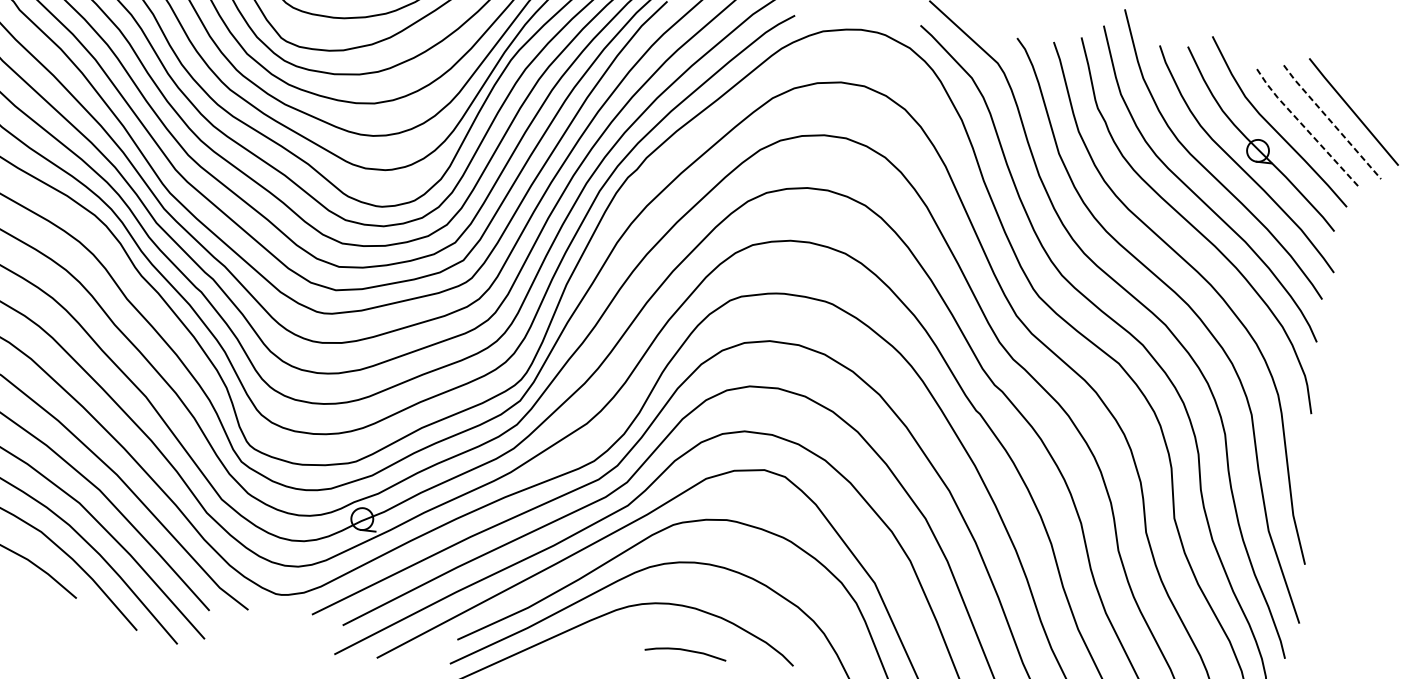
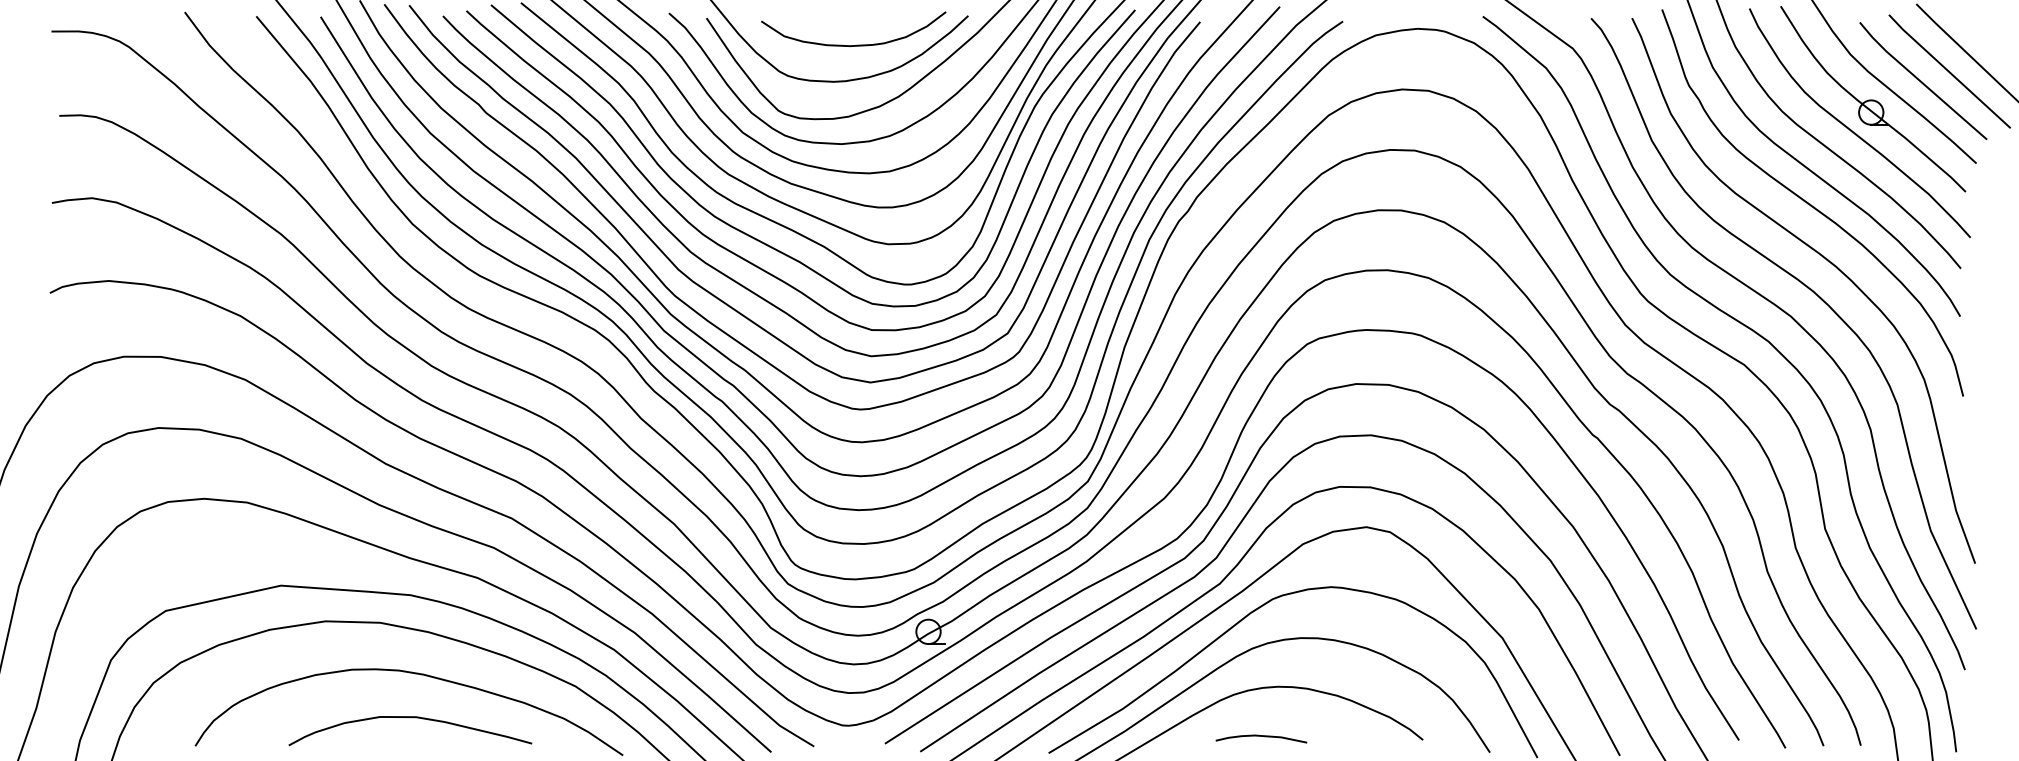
line: (1332, 122) -> (1949, 71), dashed -> solid
line: (1305, 128) -> (1920, 81), dashed -> solid
curve: (685, 650) -> (1261, 736), moved

